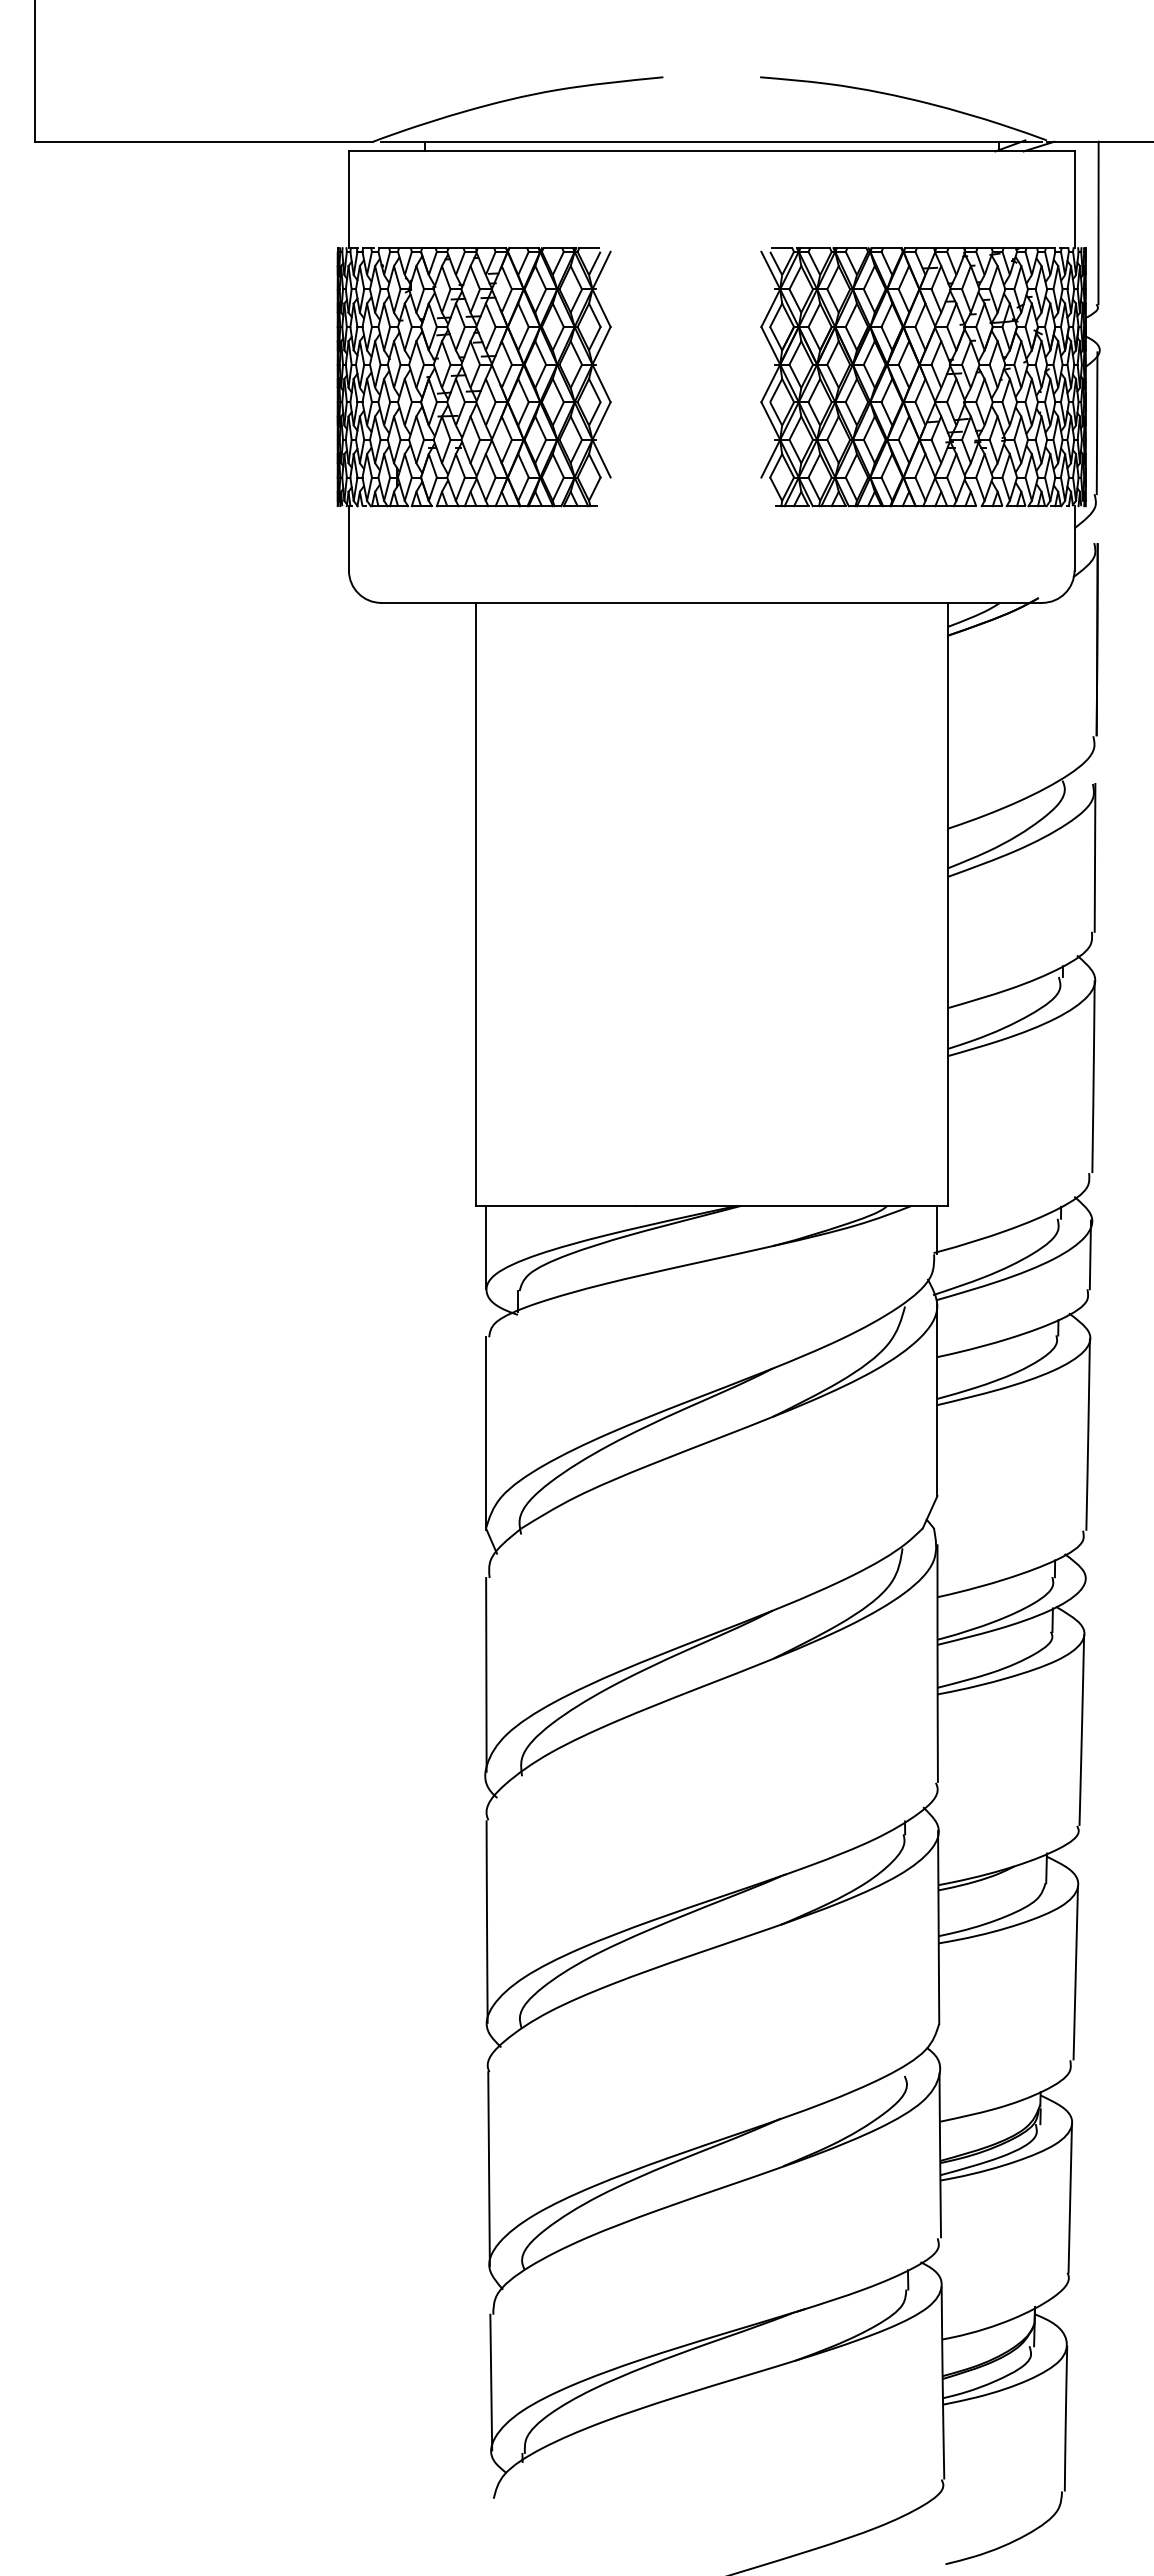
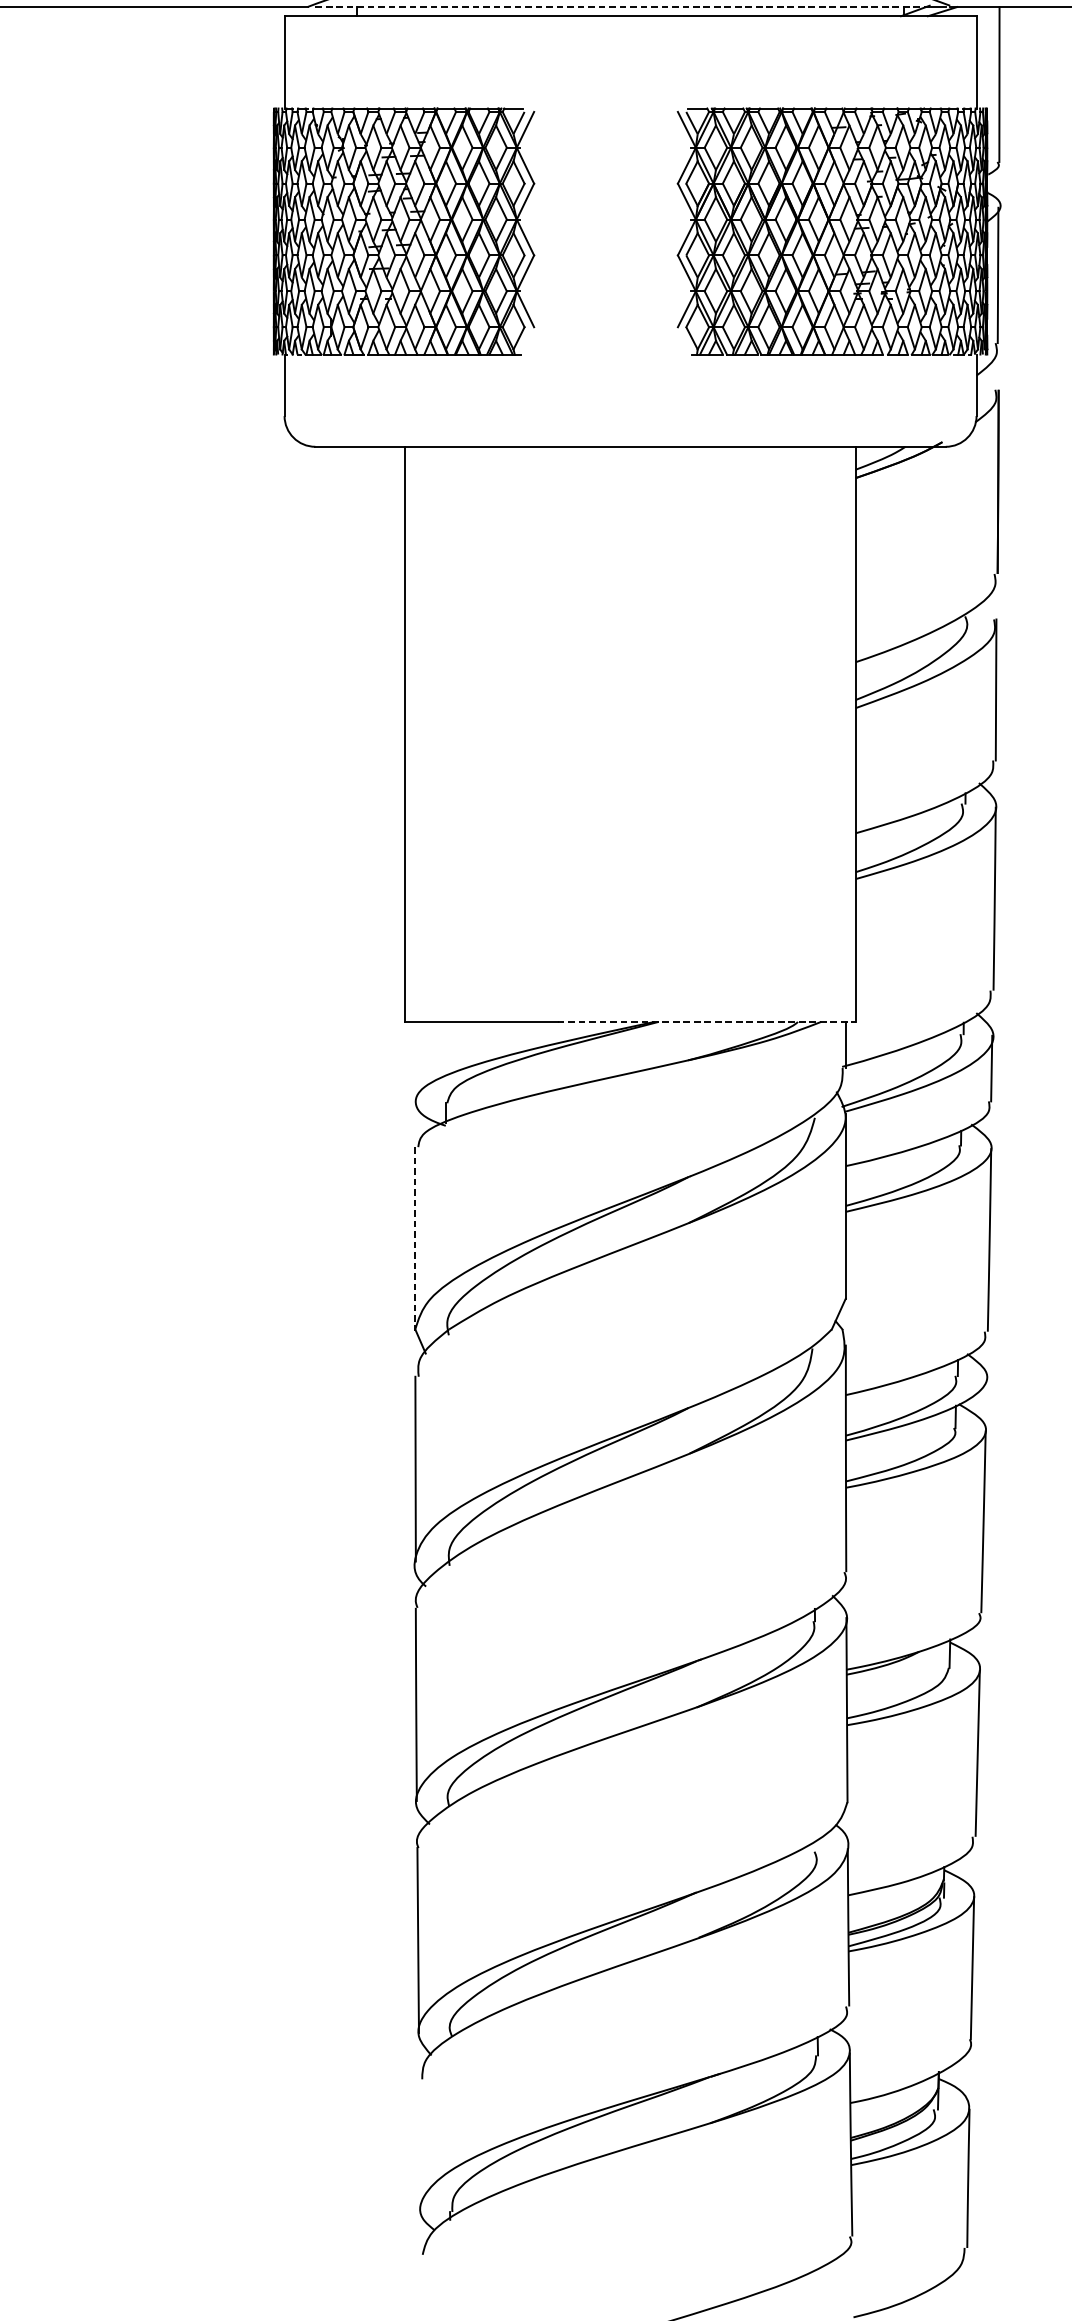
line: (703, 141) -> (622, 6), solid -> dashed
line: (792, 1205) -> (707, 1021), solid -> dashed
line: (486, 1246) -> (415, 1060), removed
line: (486, 1433) -> (415, 1238), solid -> dashed
line: (491, 2382) -> (420, 2144), removed

